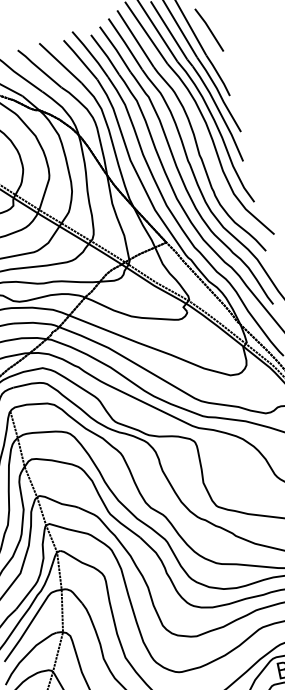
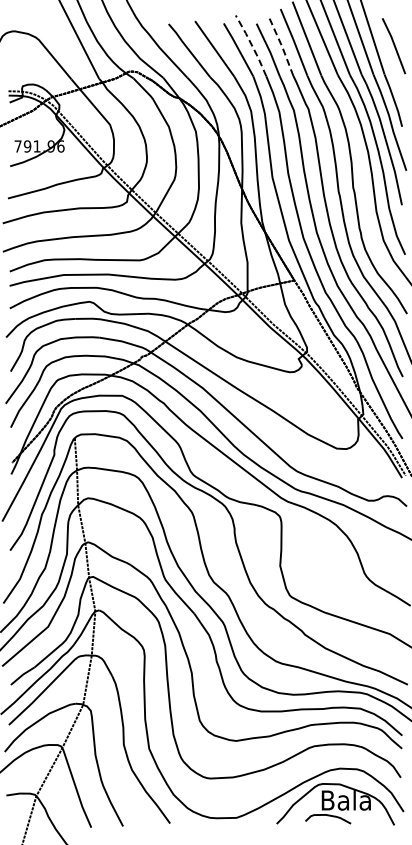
line: (115, 49) -> (281, 46), solid -> dashed
line: (90, 53) -> (251, 44), solid -> dashed

